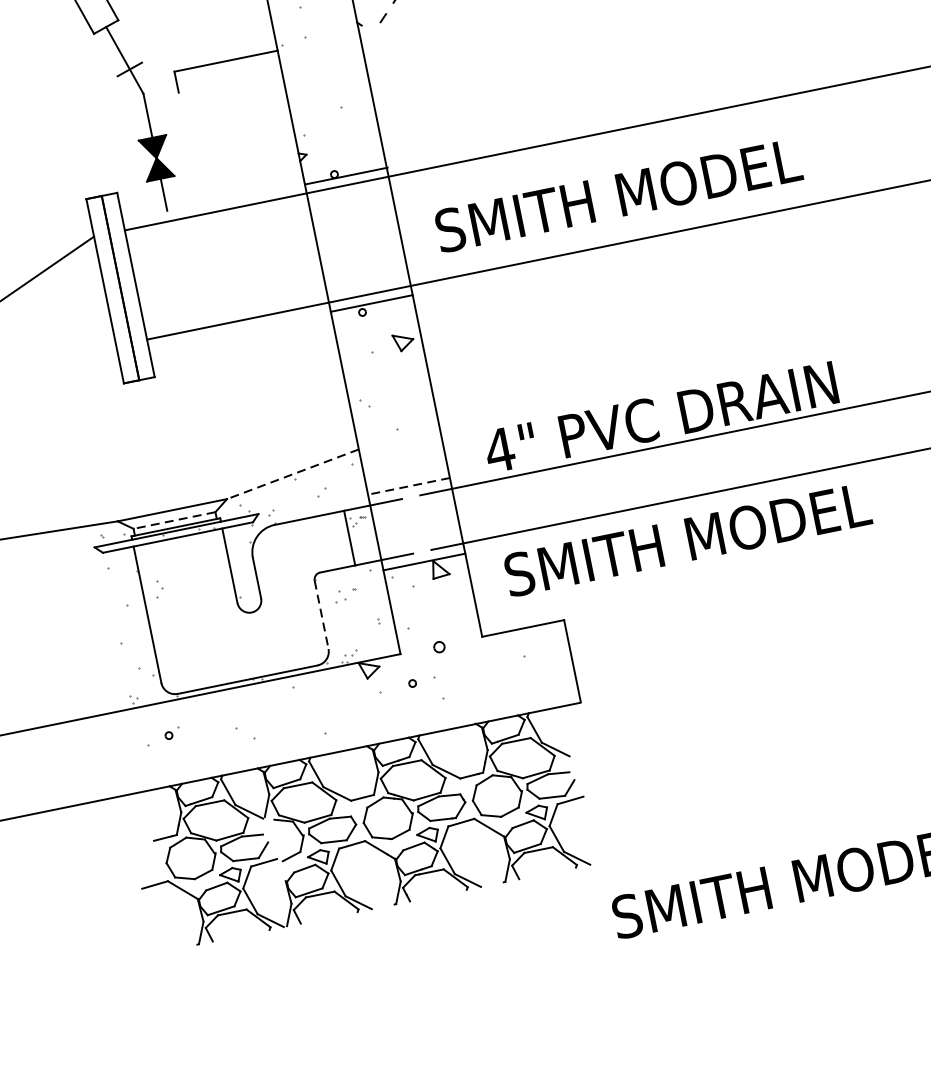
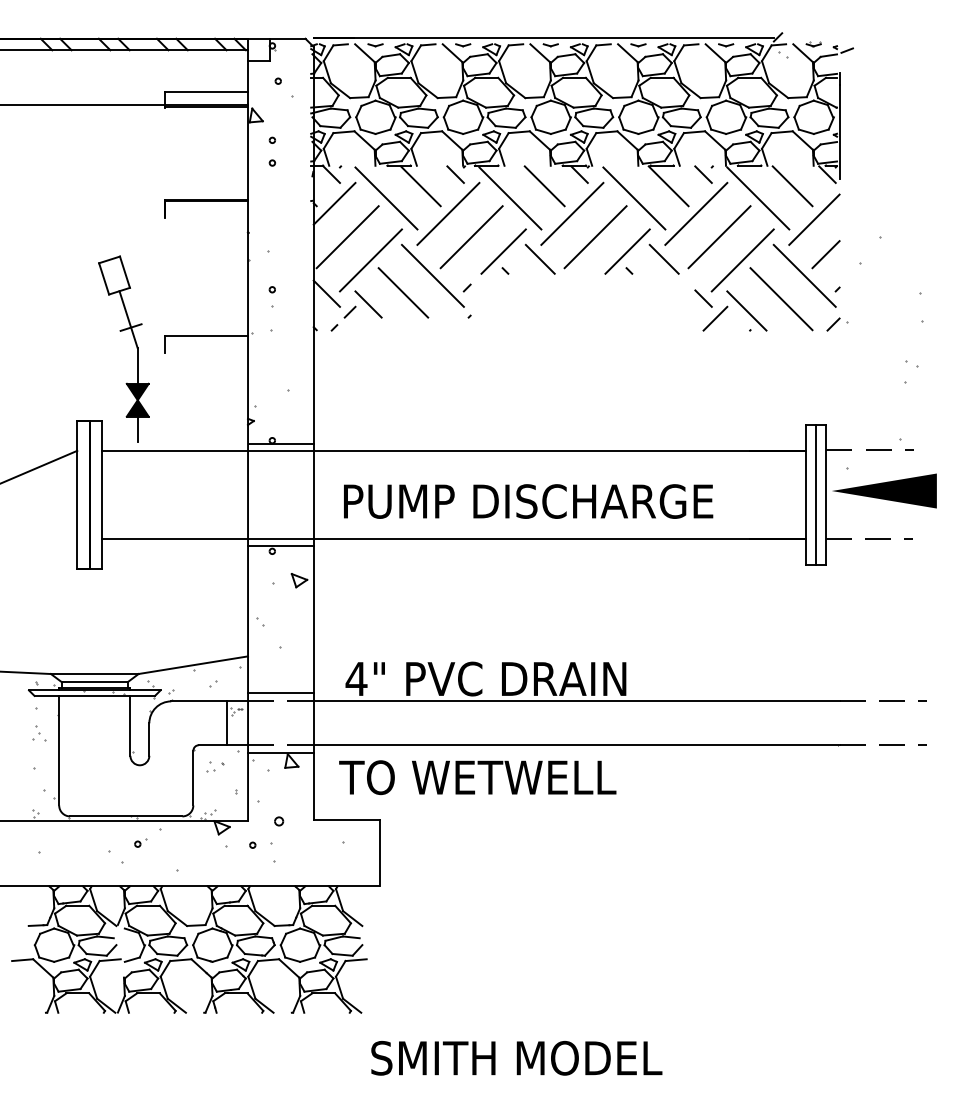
text: (667, 185) -> (527, 501), SMITH MODEL -> PUMP DISCHARGE
line: (291, 474) -> (192, 665), dashed -> solid
line: (408, 486) -> (280, 692), dashed -> solid
line: (174, 520) -> (94, 682), dashed -> solid
text: (686, 539) -> (486, 777), SMITH MODEL -> TO WETWELL
part: (159, 588) -> (36, 732), moved
line: (321, 615) -> (193, 778), dashed -> solid
part: (171, 732) -> (140, 842), moved

